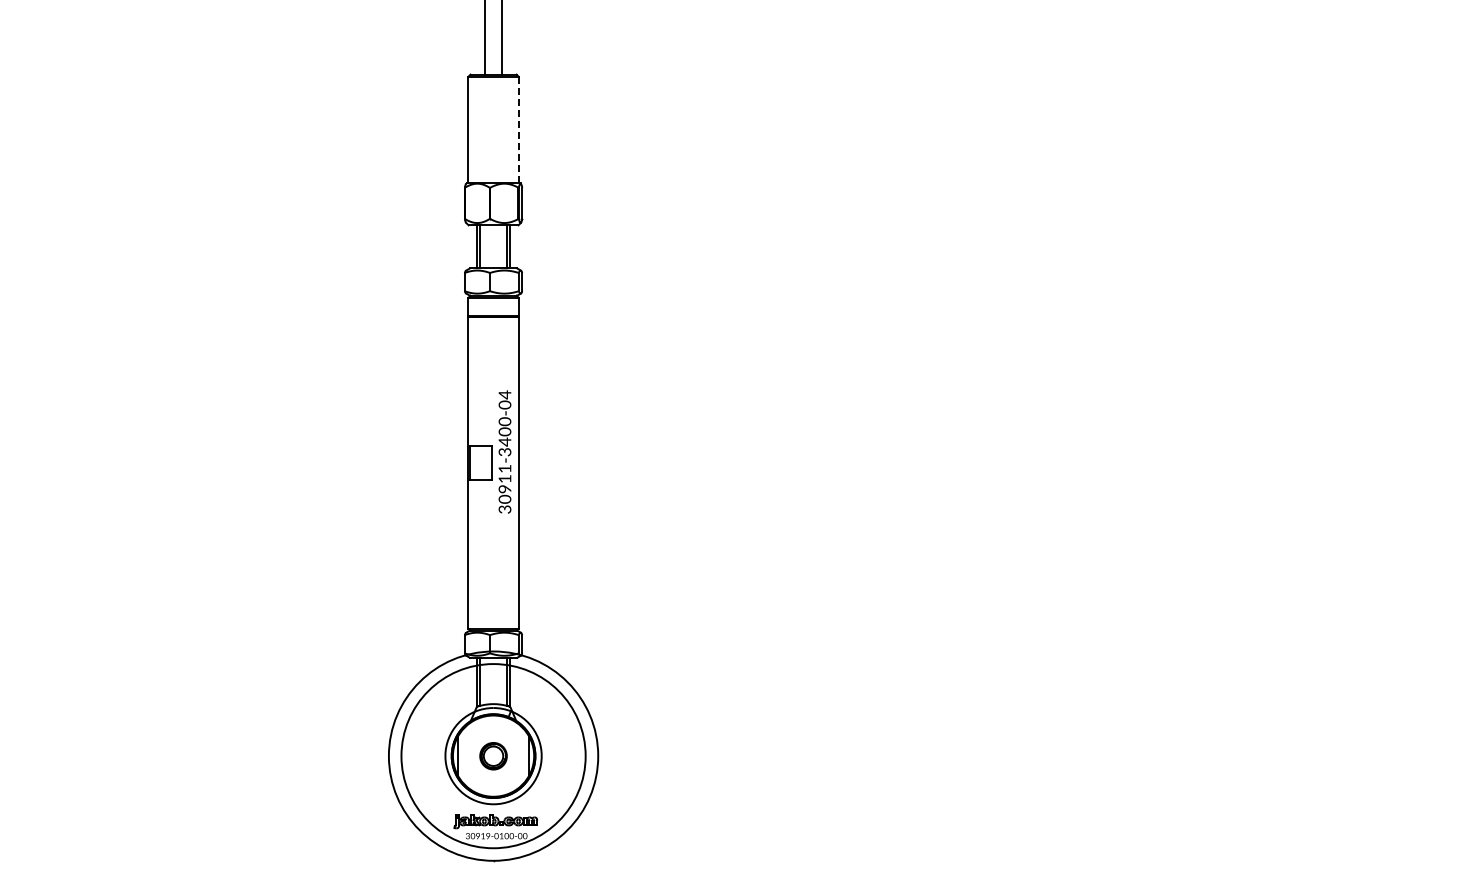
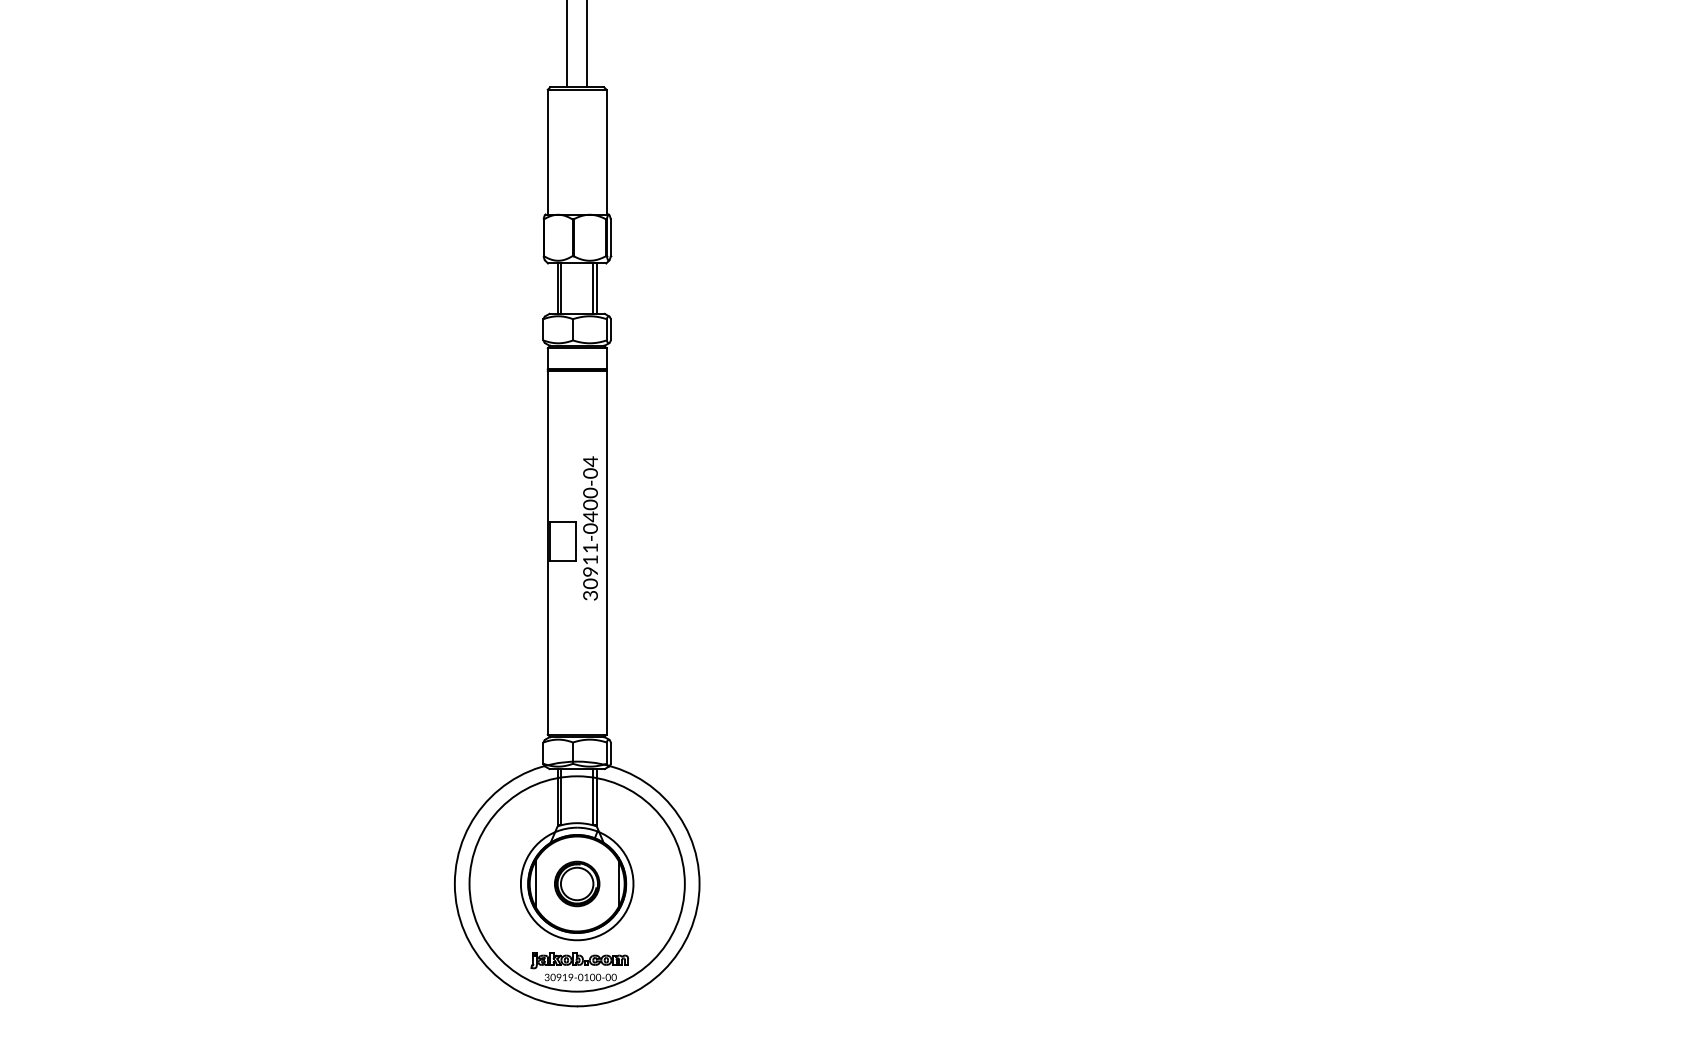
line: (518, 129) -> (606, 151), dashed -> solid
text: (504, 451) -> (589, 527), 30911-3400-04 -> 30911-0400-04
part: (493, 756) -> (577, 884), size x1.43

